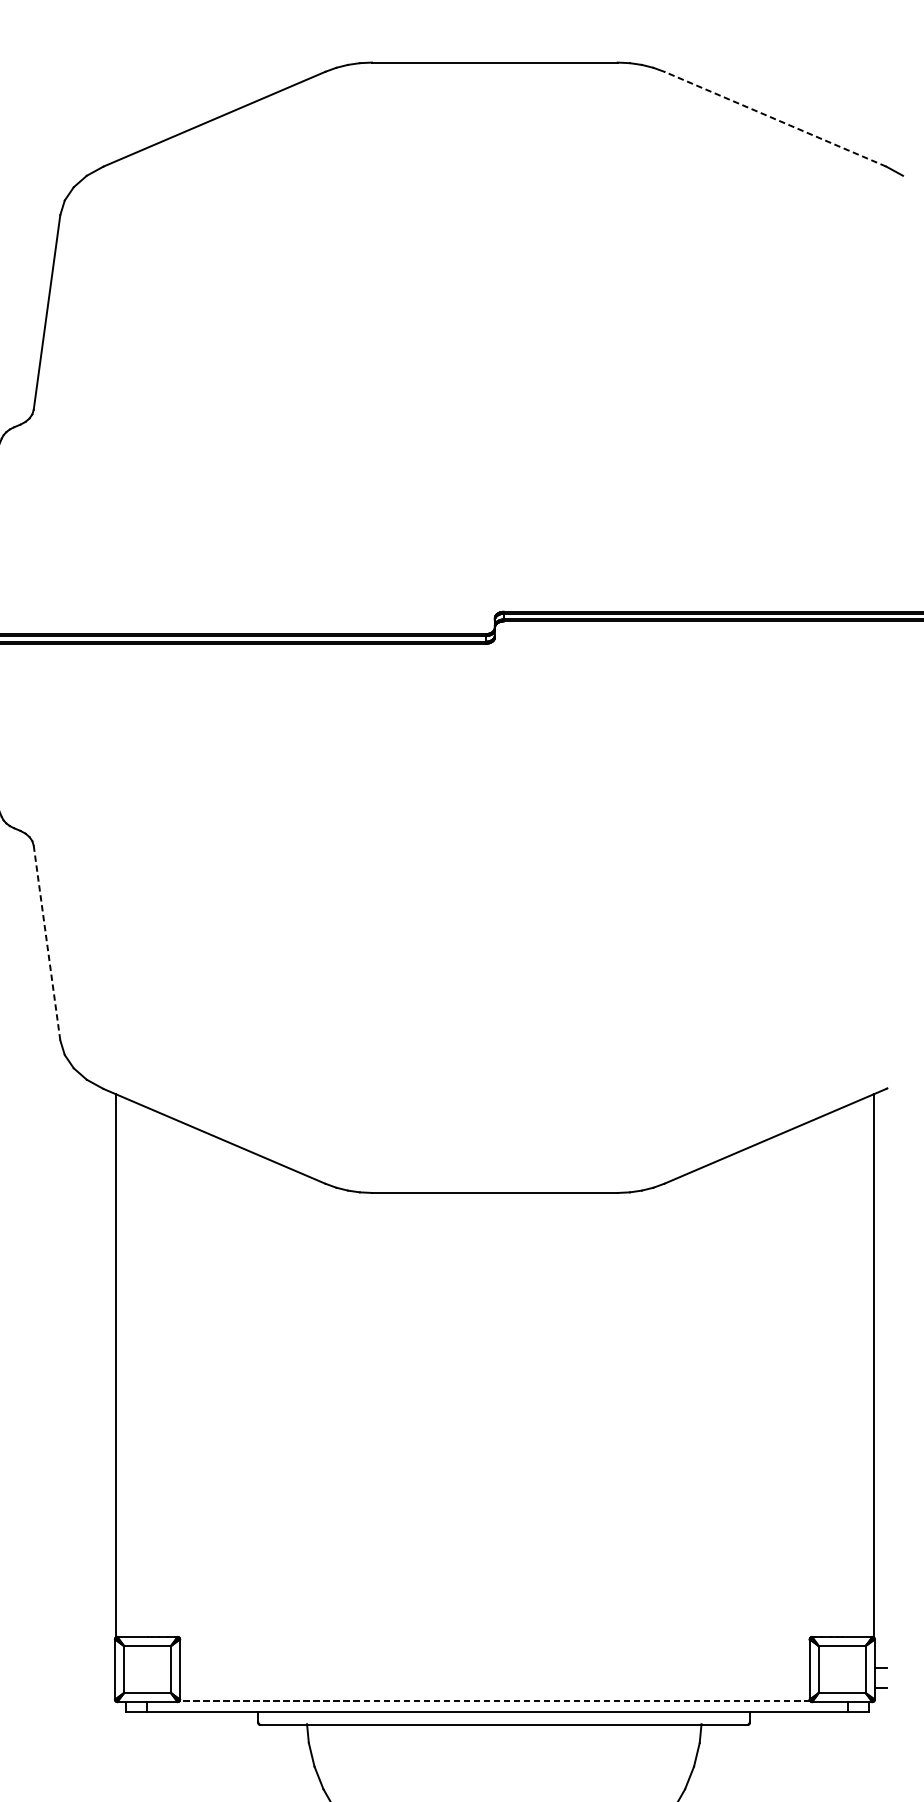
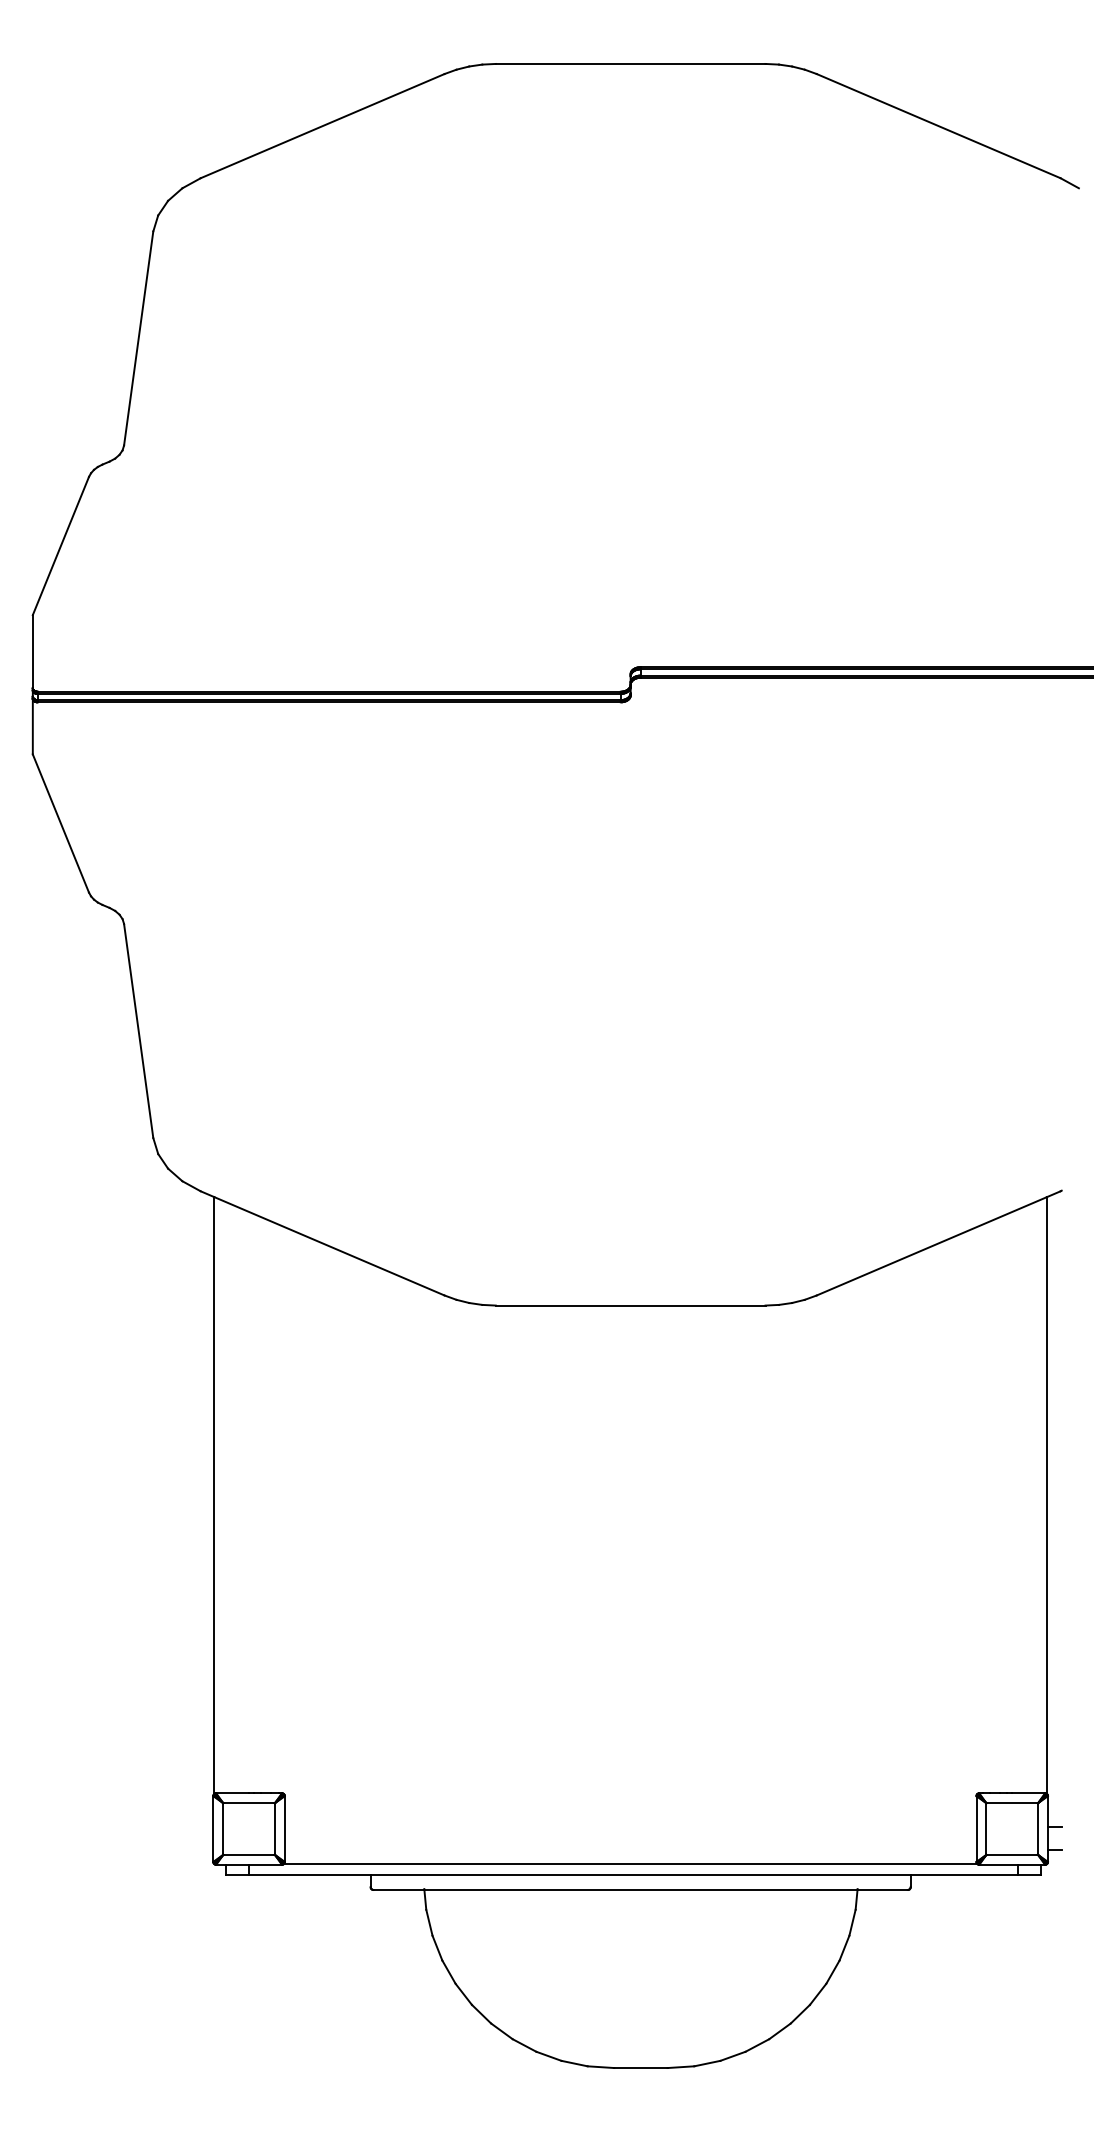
line: (775, 119) -> (938, 126), dashed -> solid
line: (46, 943) -> (138, 1031), dashed -> solid
line: (494, 1700) -> (630, 1863), dashed -> solid

